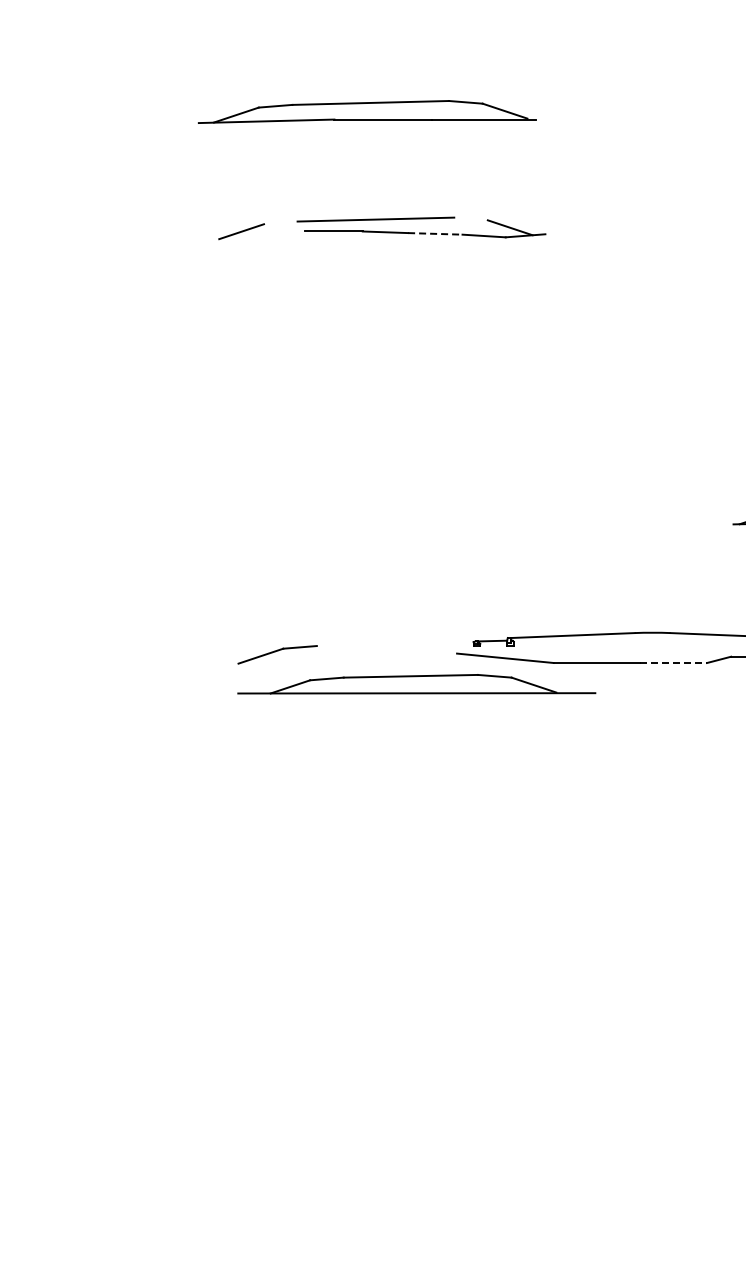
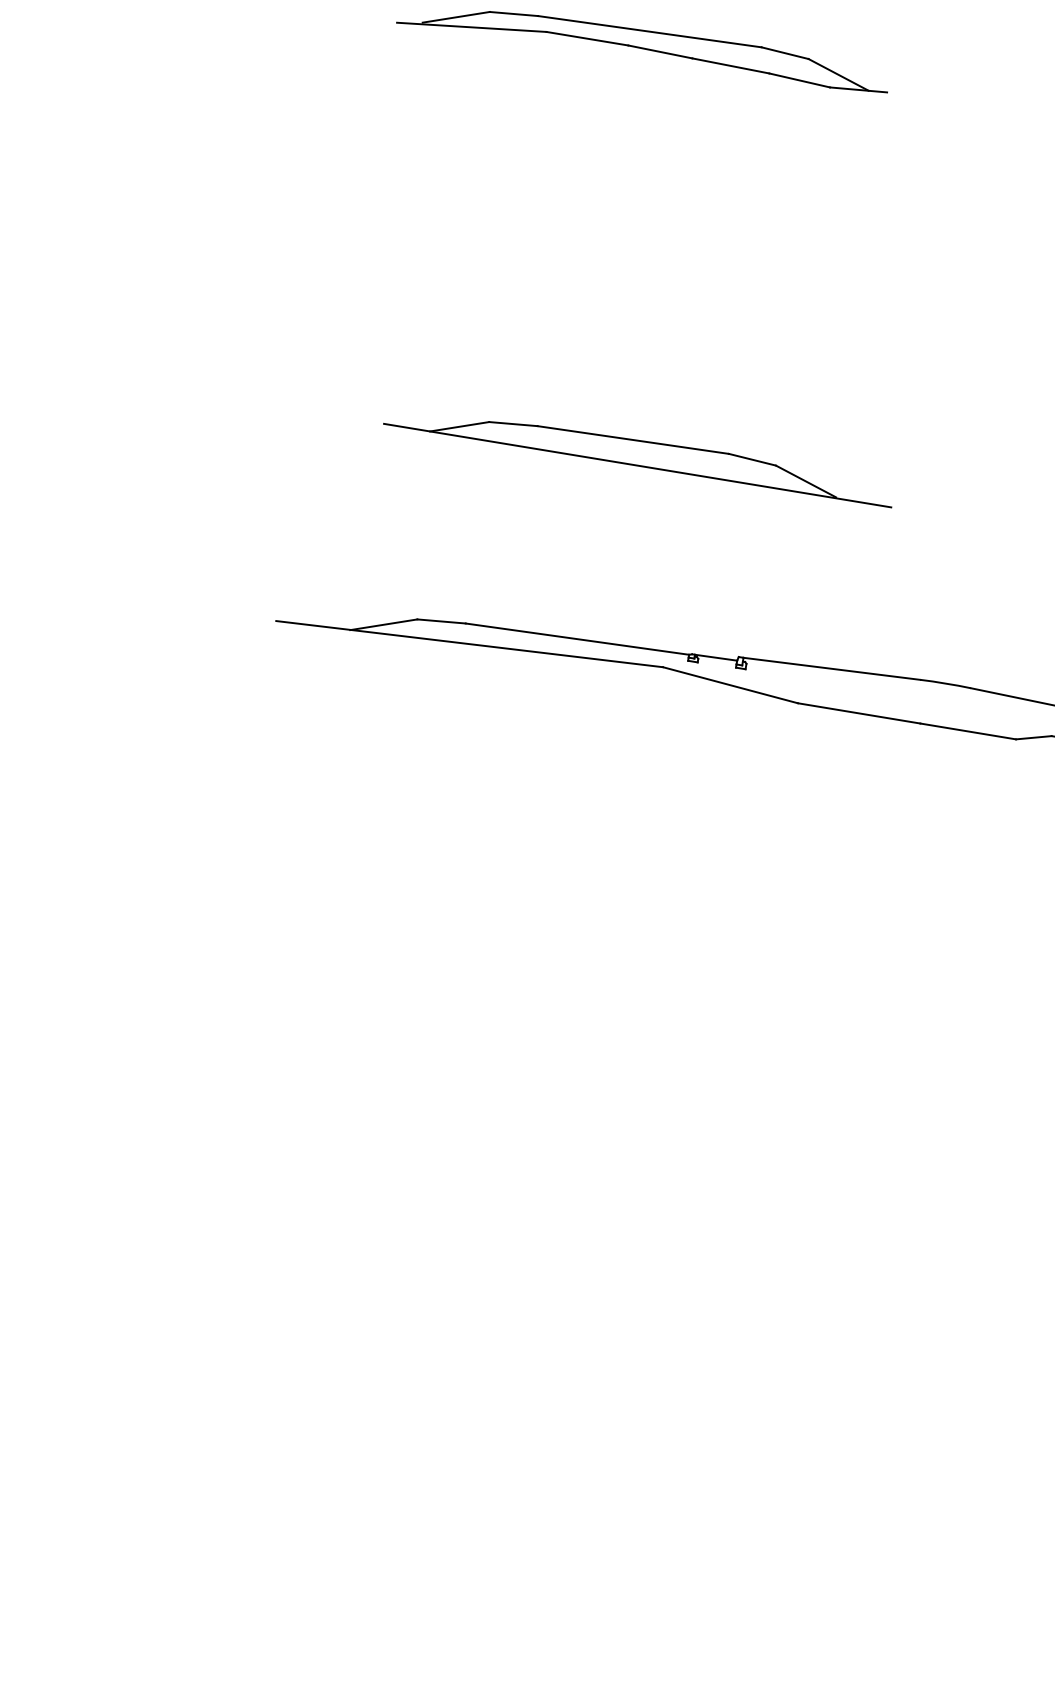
line: (470, 218) -> (784, 52), added
line: (280, 222) -> (513, 13), added
line: (435, 233) -> (731, 65), dashed -> solid
line: (253, 236) -> (471, 26), added
line: (394, 644) -> (576, 639), added
line: (321, 659) -> (469, 643), added
line: (673, 663) -> (968, 732), dashed -> solid
part: (416, 684) -> (639, 453), moved

